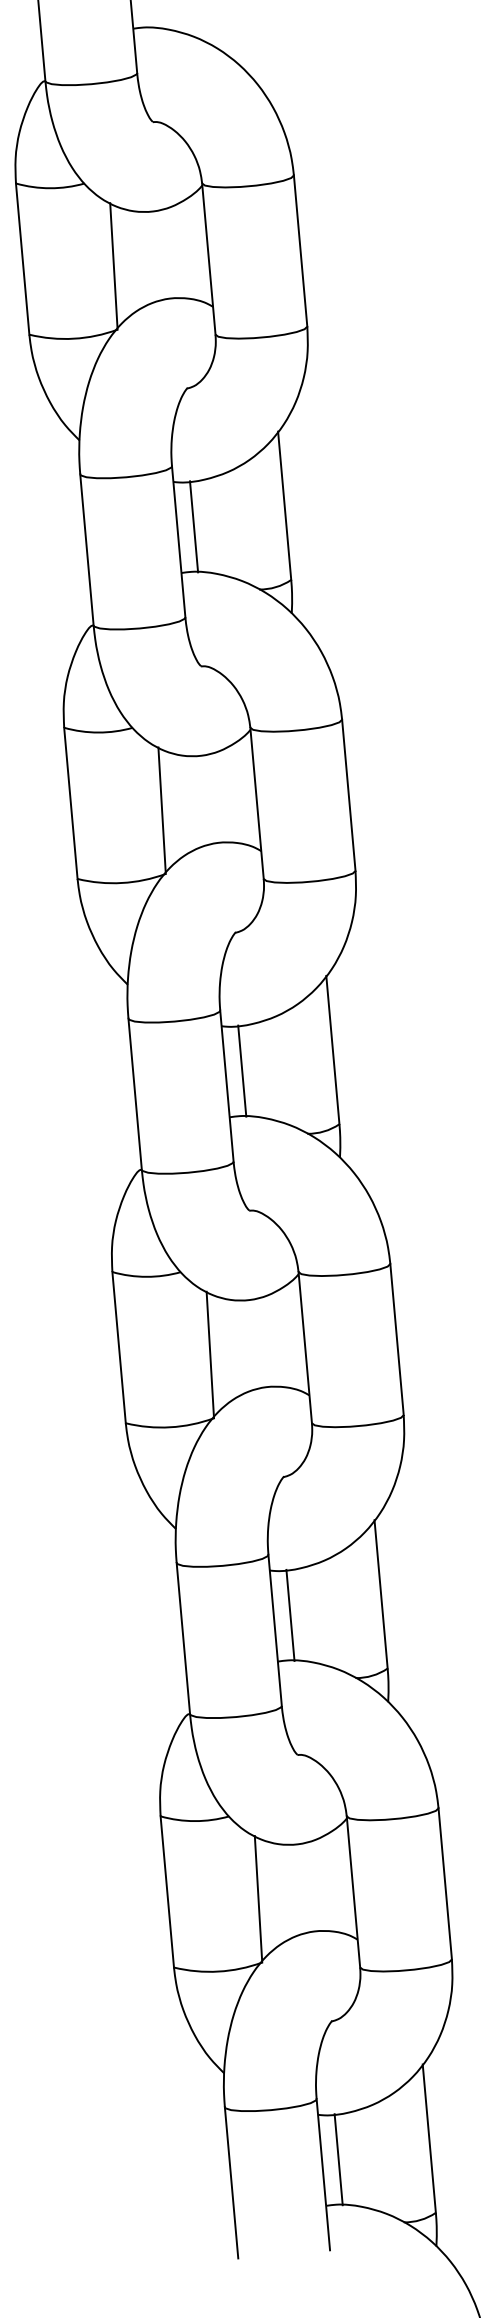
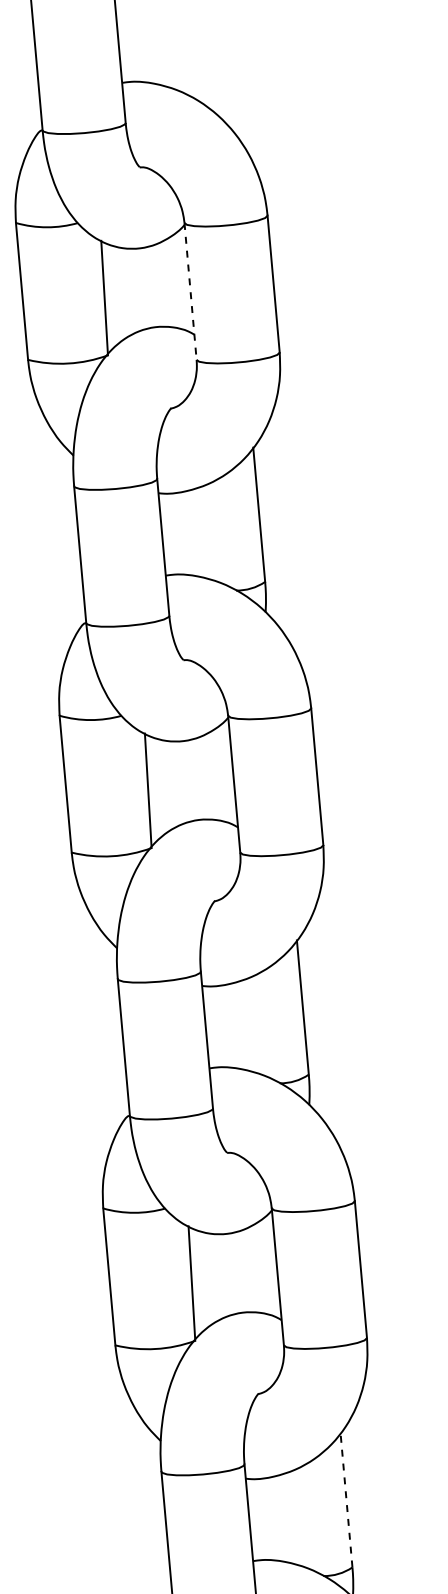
line: (208, 259) -> (190, 291), solid -> dashed
line: (194, 526) -> (177, 533), removed
line: (242, 1070) -> (221, 1026), removed
line: (381, 1593) -> (346, 1499), solid -> dashed
line: (290, 1614) -> (264, 1518), removed

